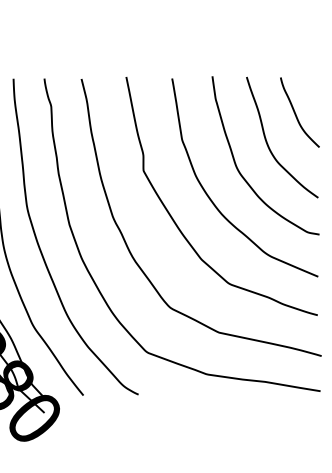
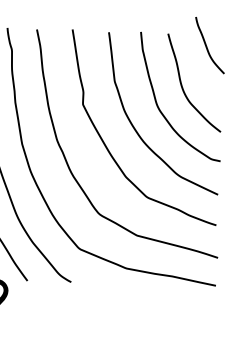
curve: (296, 113) -> (207, 46), moved

